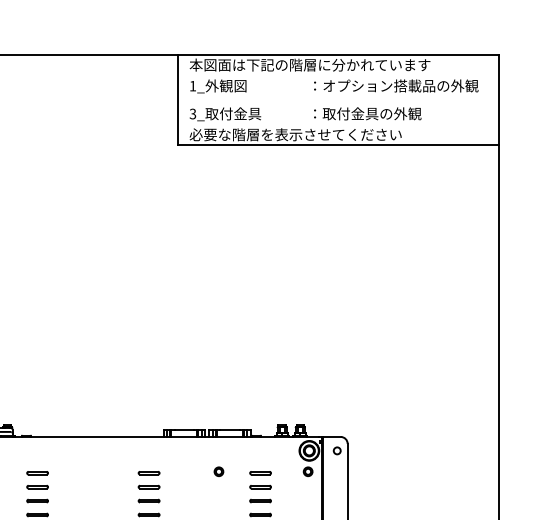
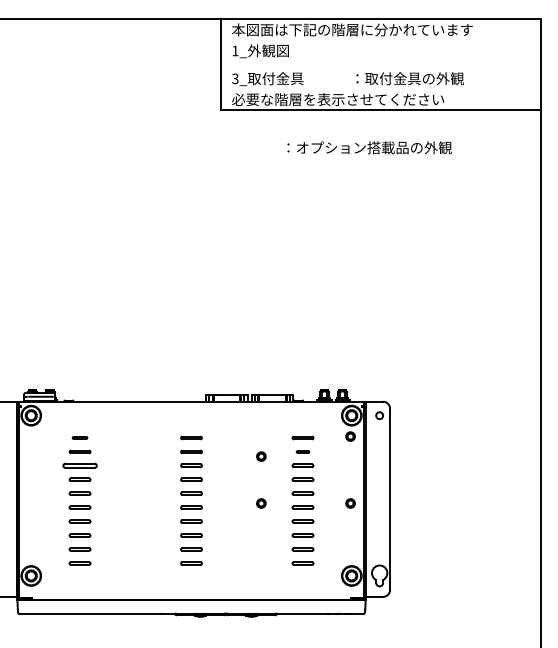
text: (396, 85) -> (369, 147), moved
part: (219, 471) -> (261, 456), moved
part: (37, 472) -> (79, 437), size x0.7
part: (260, 486) -> (302, 451), size x0.6
part: (37, 500) -> (79, 465), size x1.6

